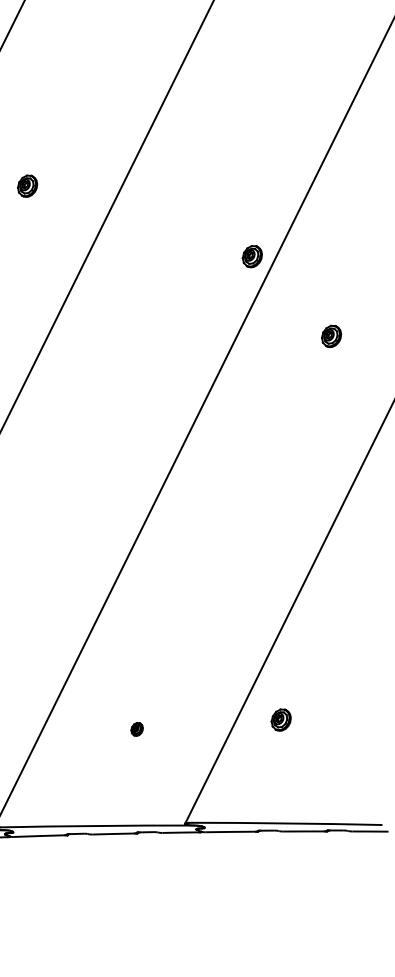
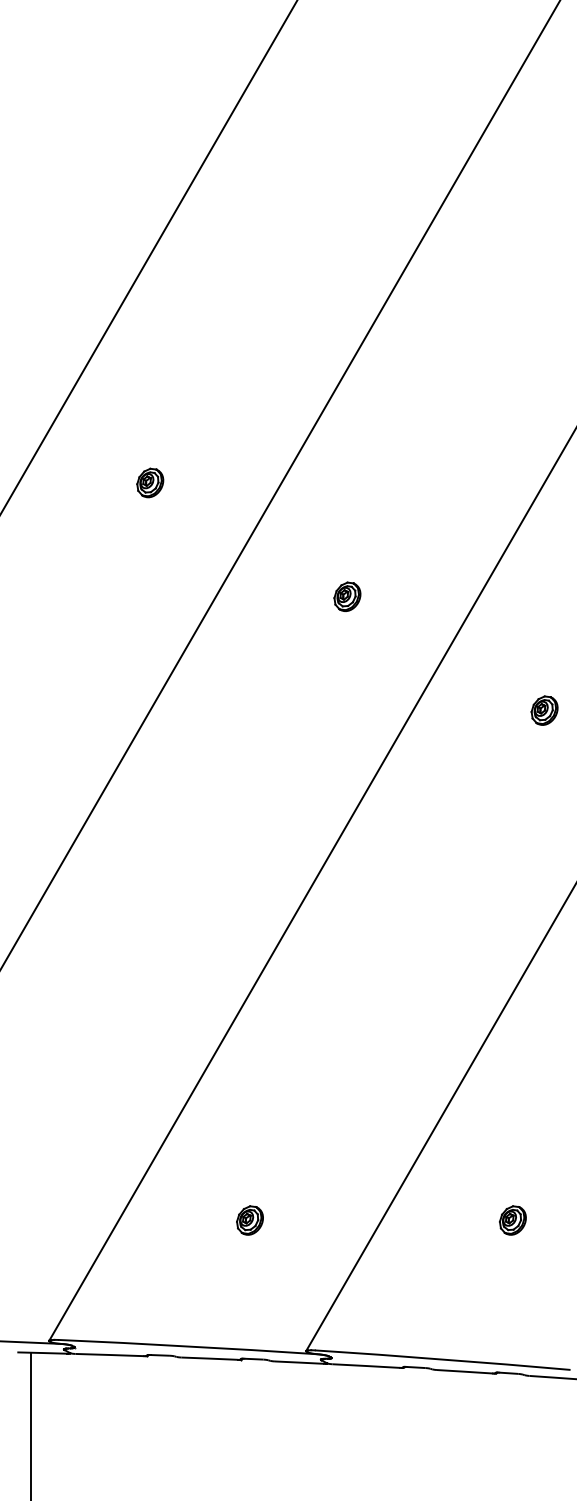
part: (252, 256) -> (347, 596), moved
part: (280, 720) -> (512, 1220), moved
part: (136, 729) -> (249, 1220), size x1.67

